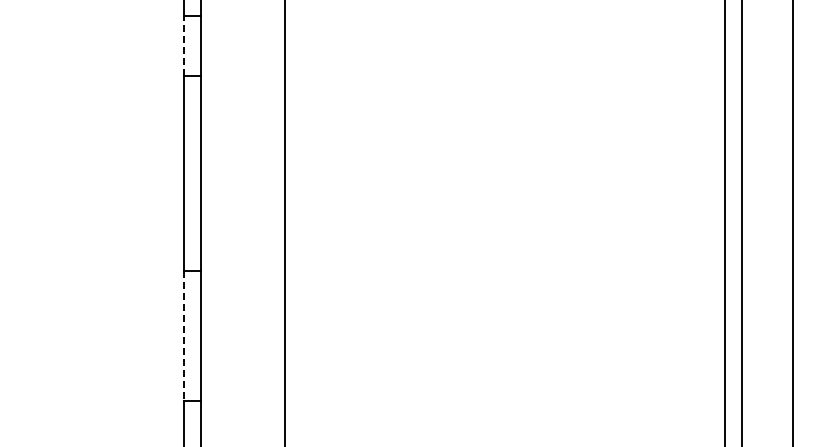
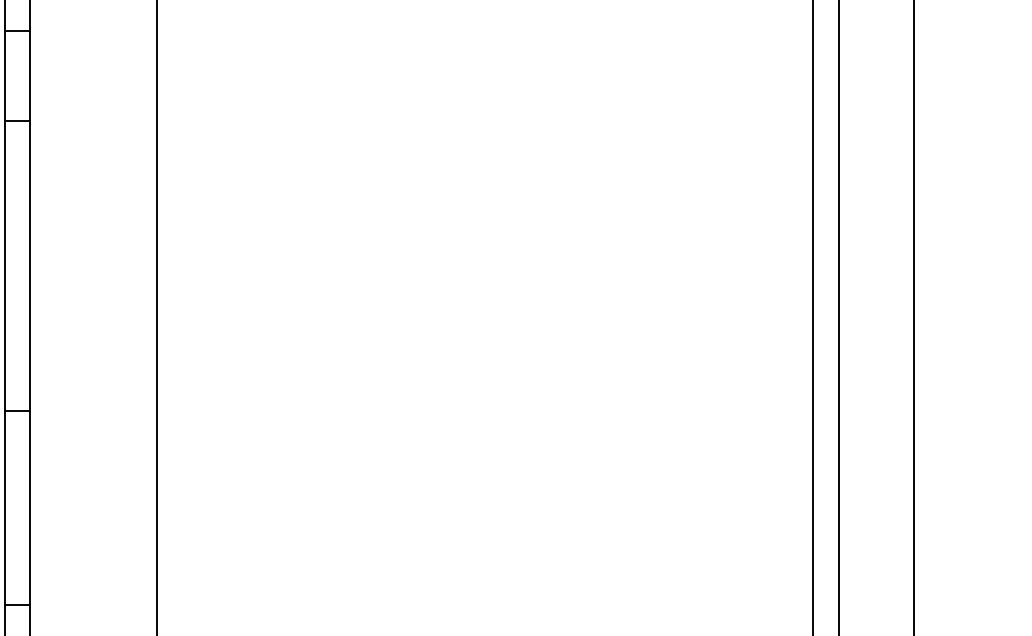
line: (183, 45) -> (4, 75), dashed -> solid
line: (183, 335) -> (4, 507), dashed -> solid

